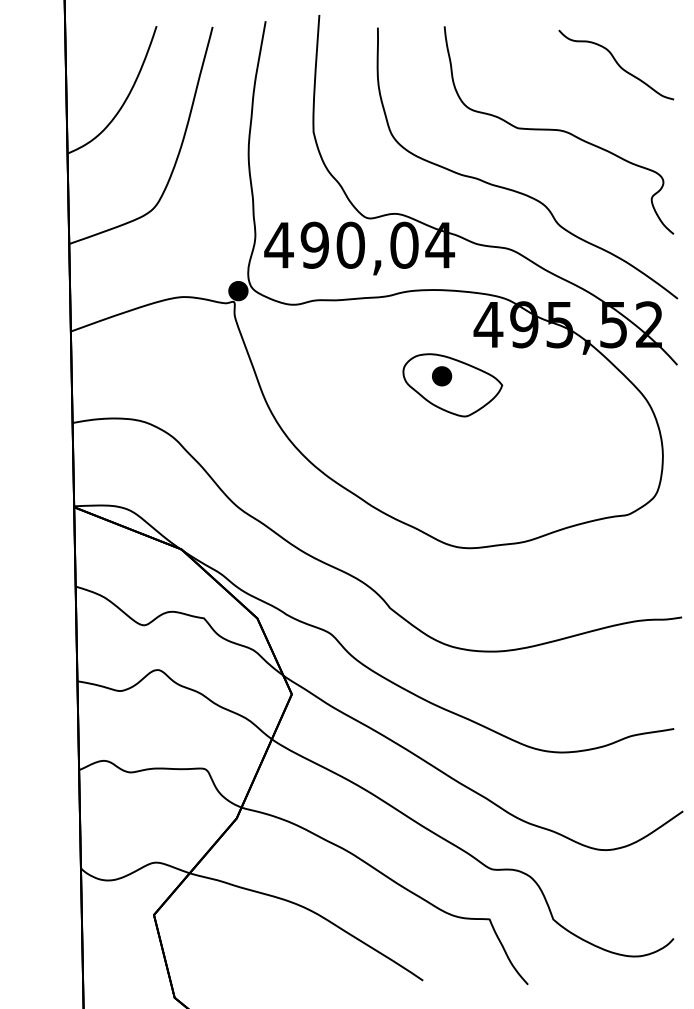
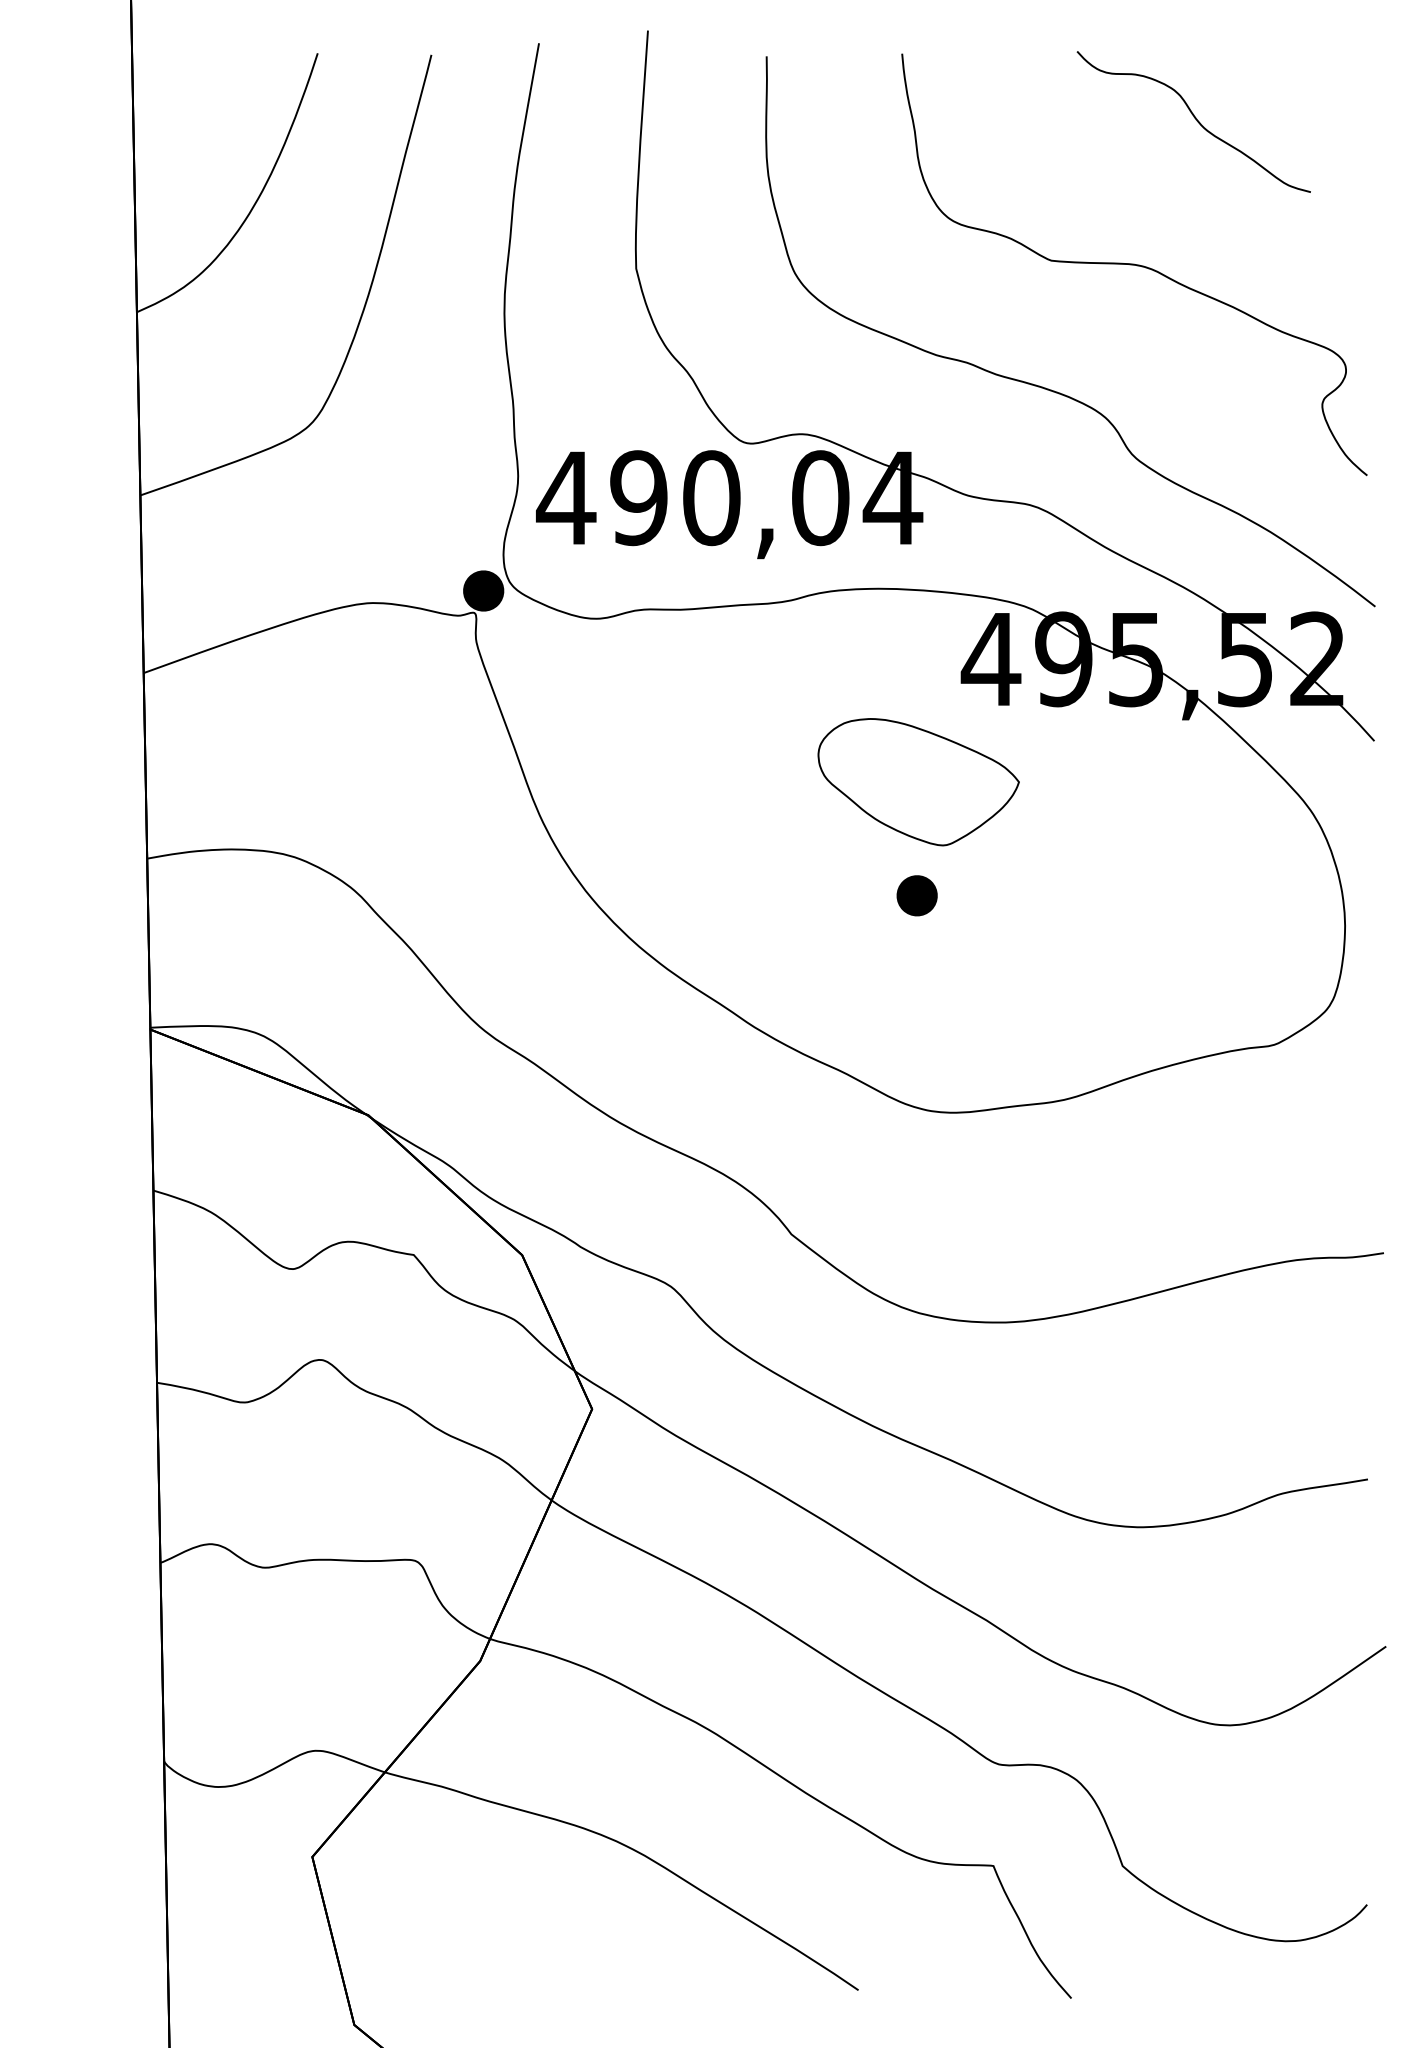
curve: (616, 63) -> (1194, 118), moved
part: (442, 376) -> (918, 896), moved

